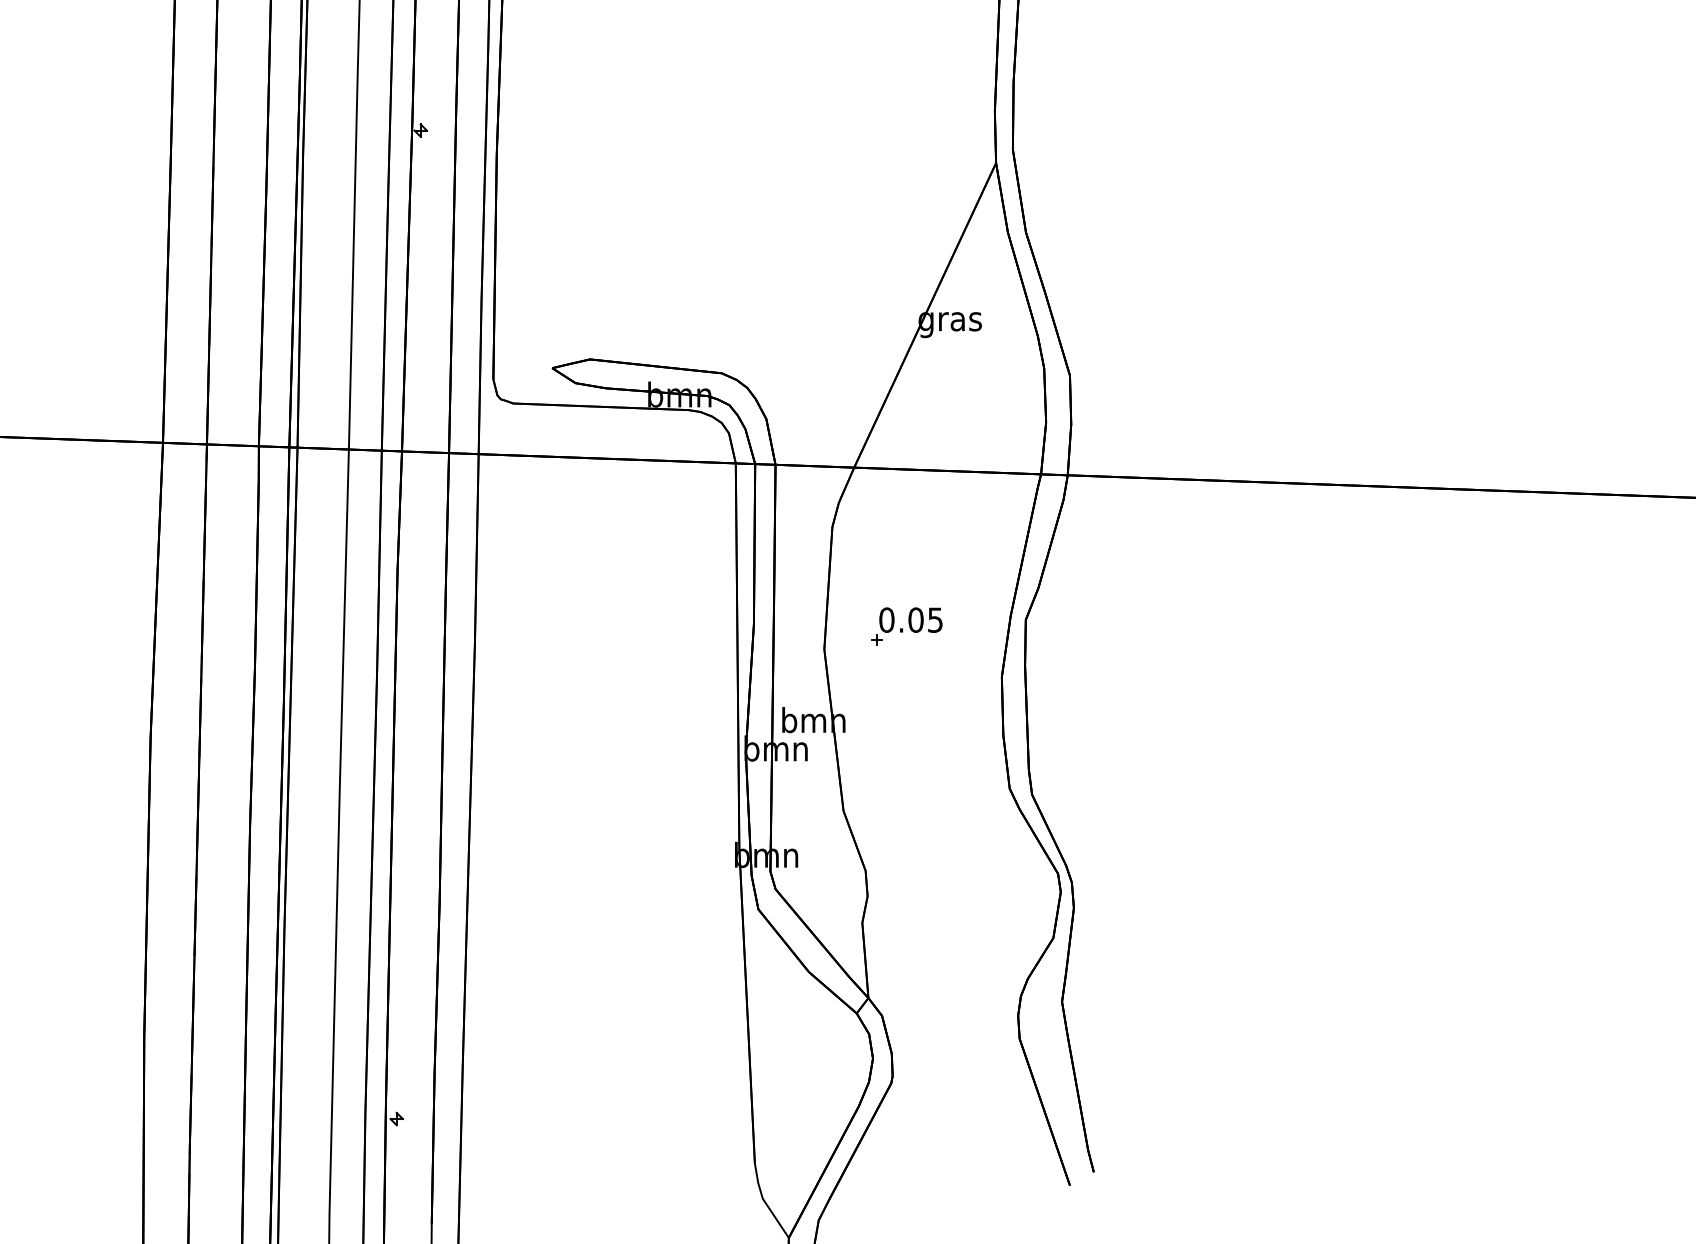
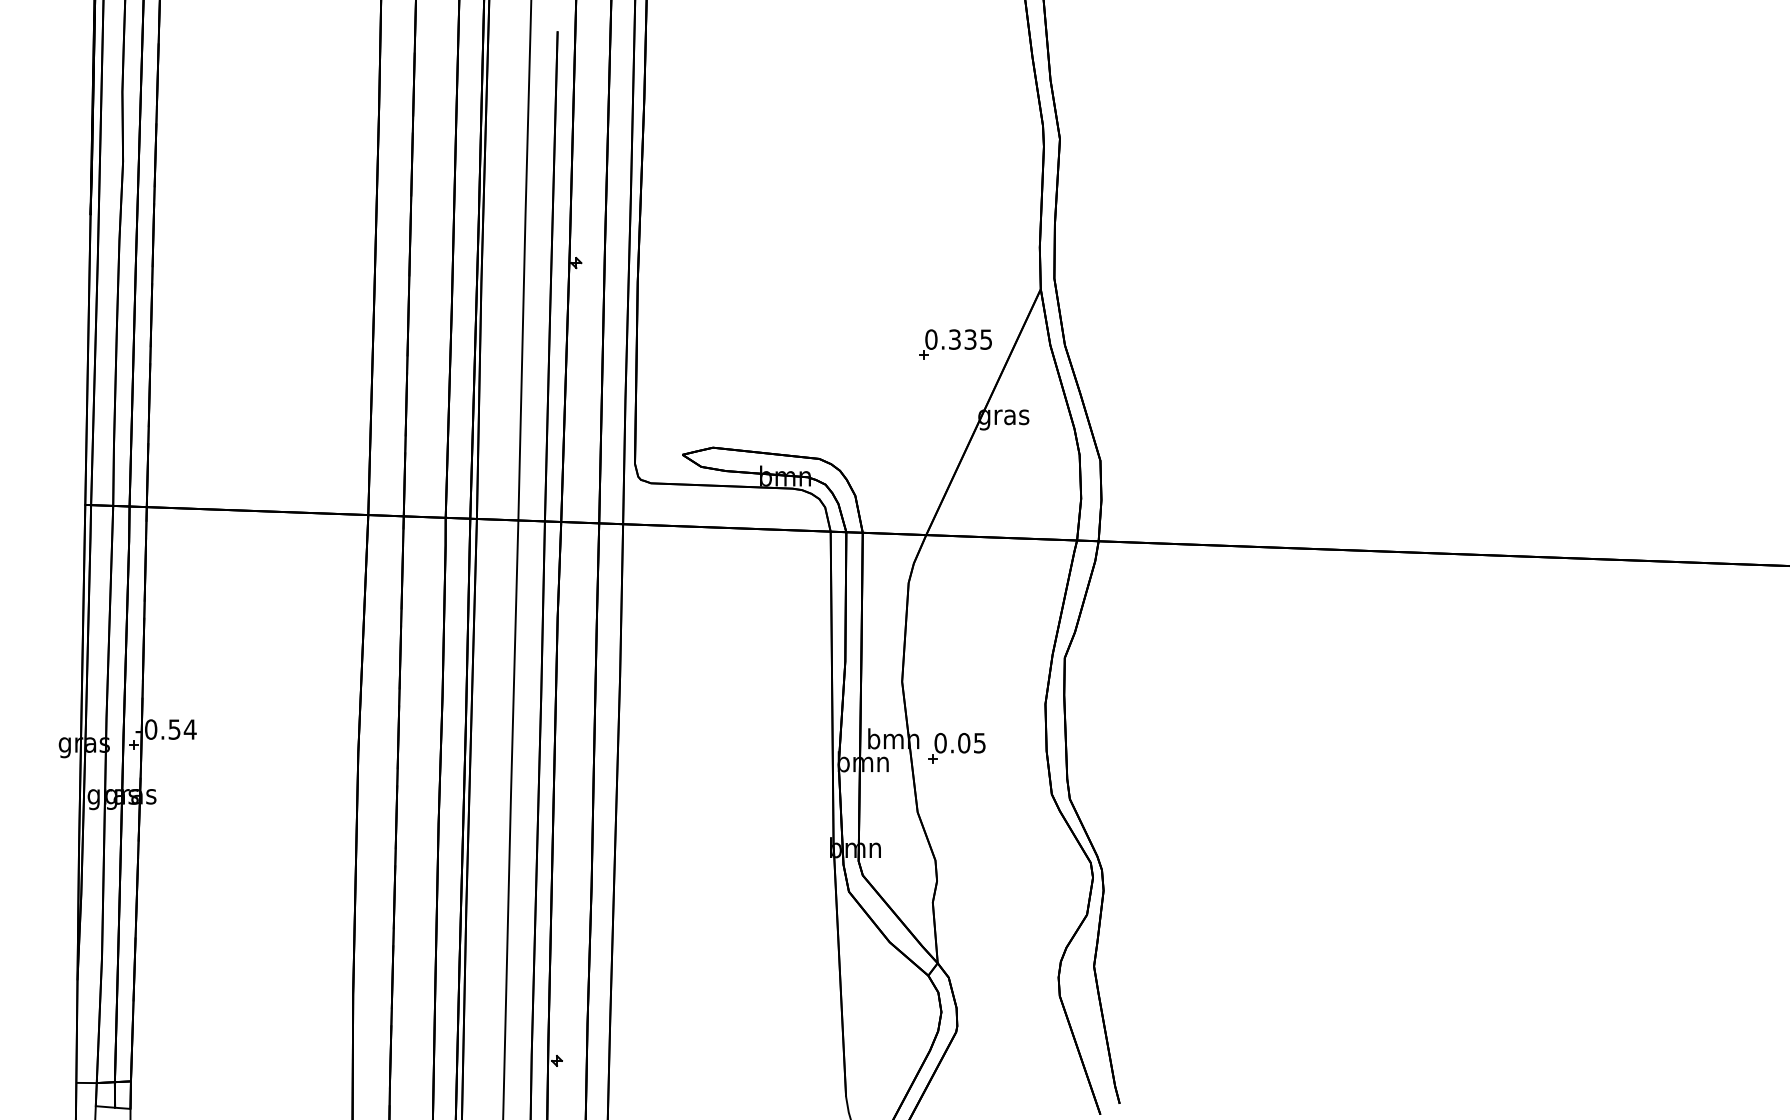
part: (890, 231) -> (955, 344), added
part: (906, 626) -> (956, 748), moved

